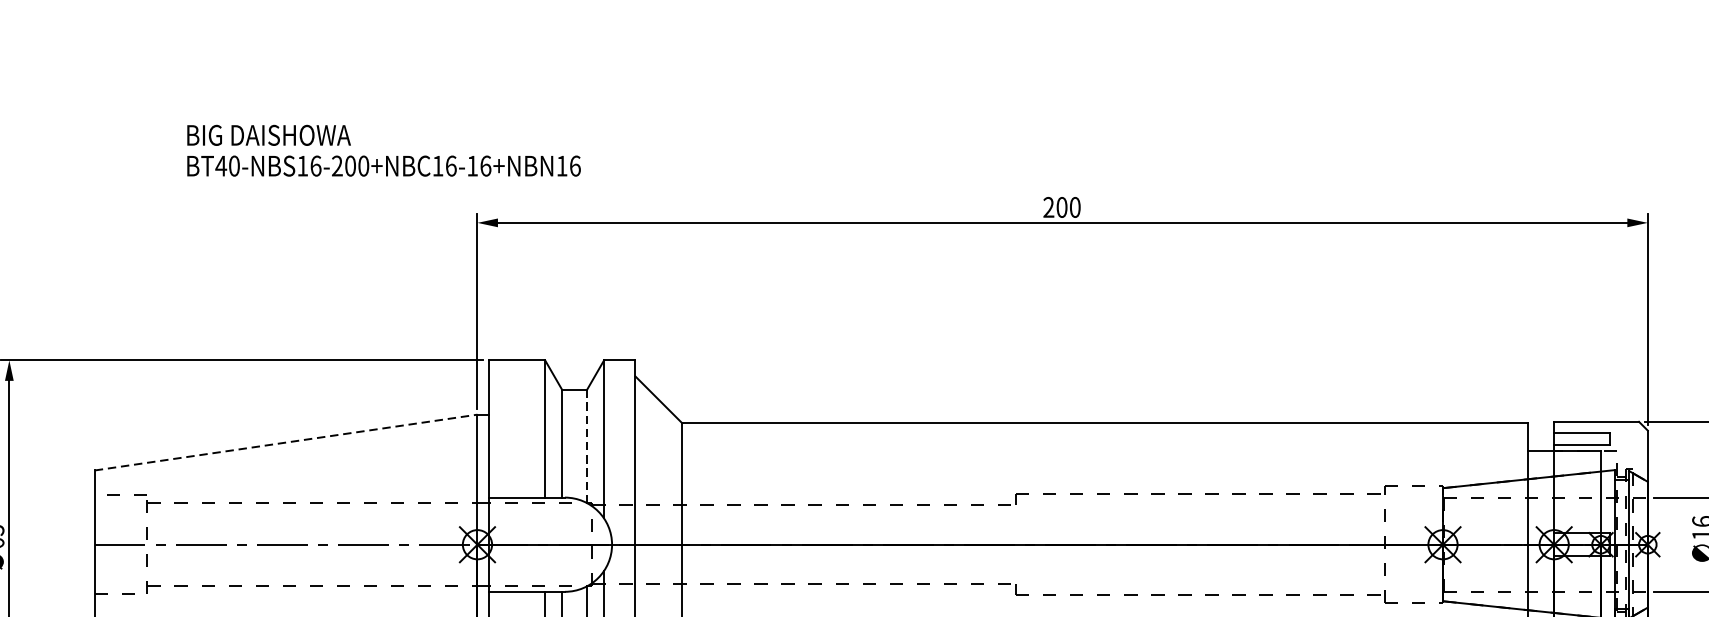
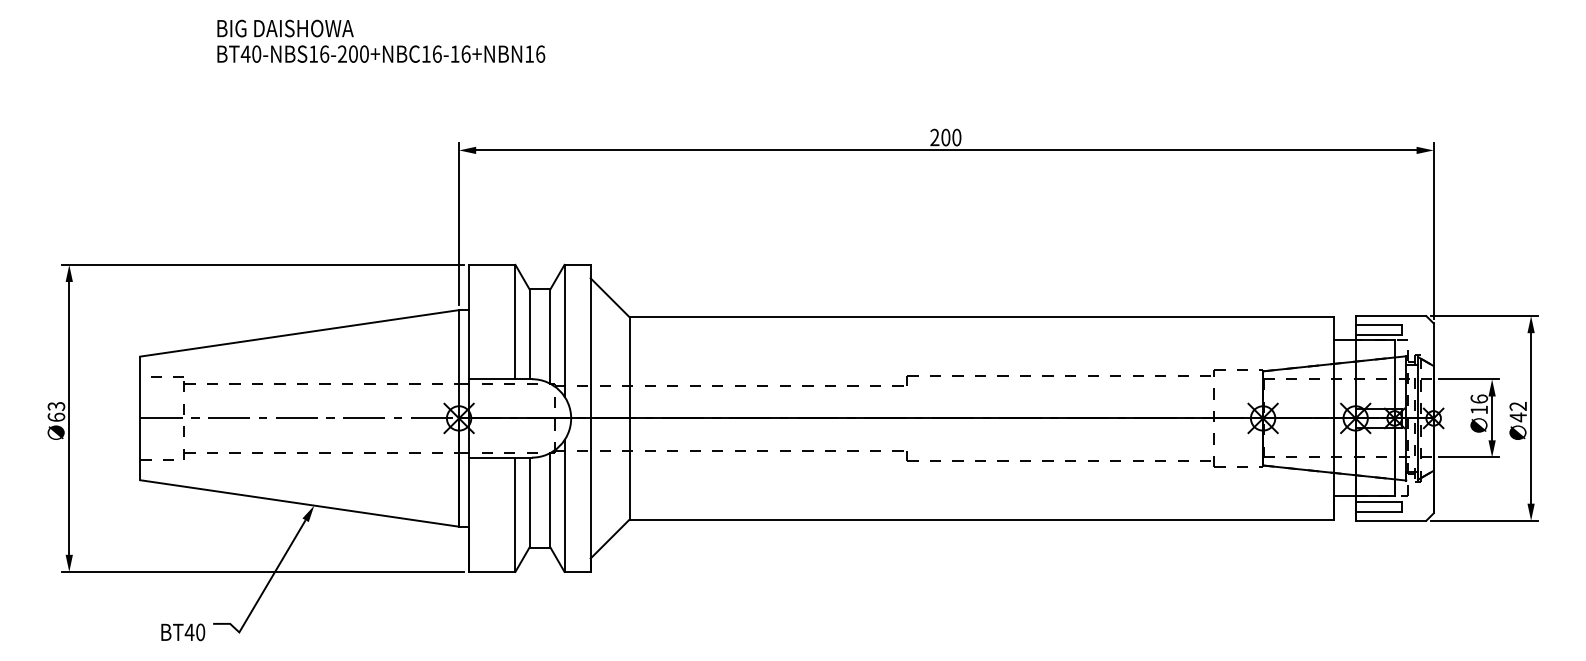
text: (384, 149) -> (381, 40), moved
line: (287, 442) -> (300, 333), dashed -> solid
line: (587, 446) -> (550, 336), dashed -> solid

